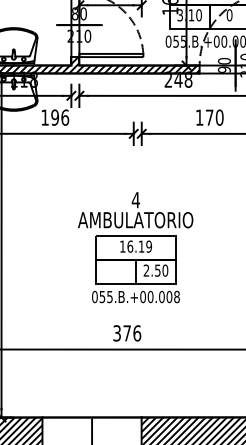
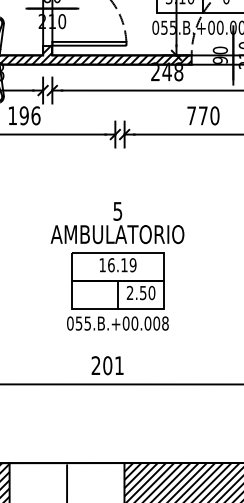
text: (199, 117) -> (191, 115), 170 -> 770
text: (135, 200) -> (117, 211), 4 -> 5
text: (127, 333) -> (108, 365), 376 -> 201

